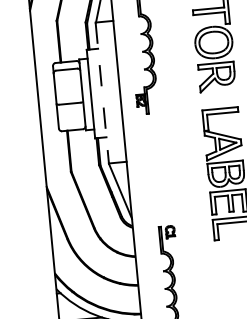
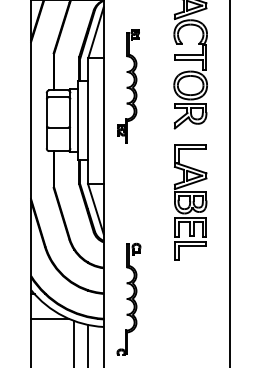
line: (101, 92) -> (87, 120), dashed -> solid

